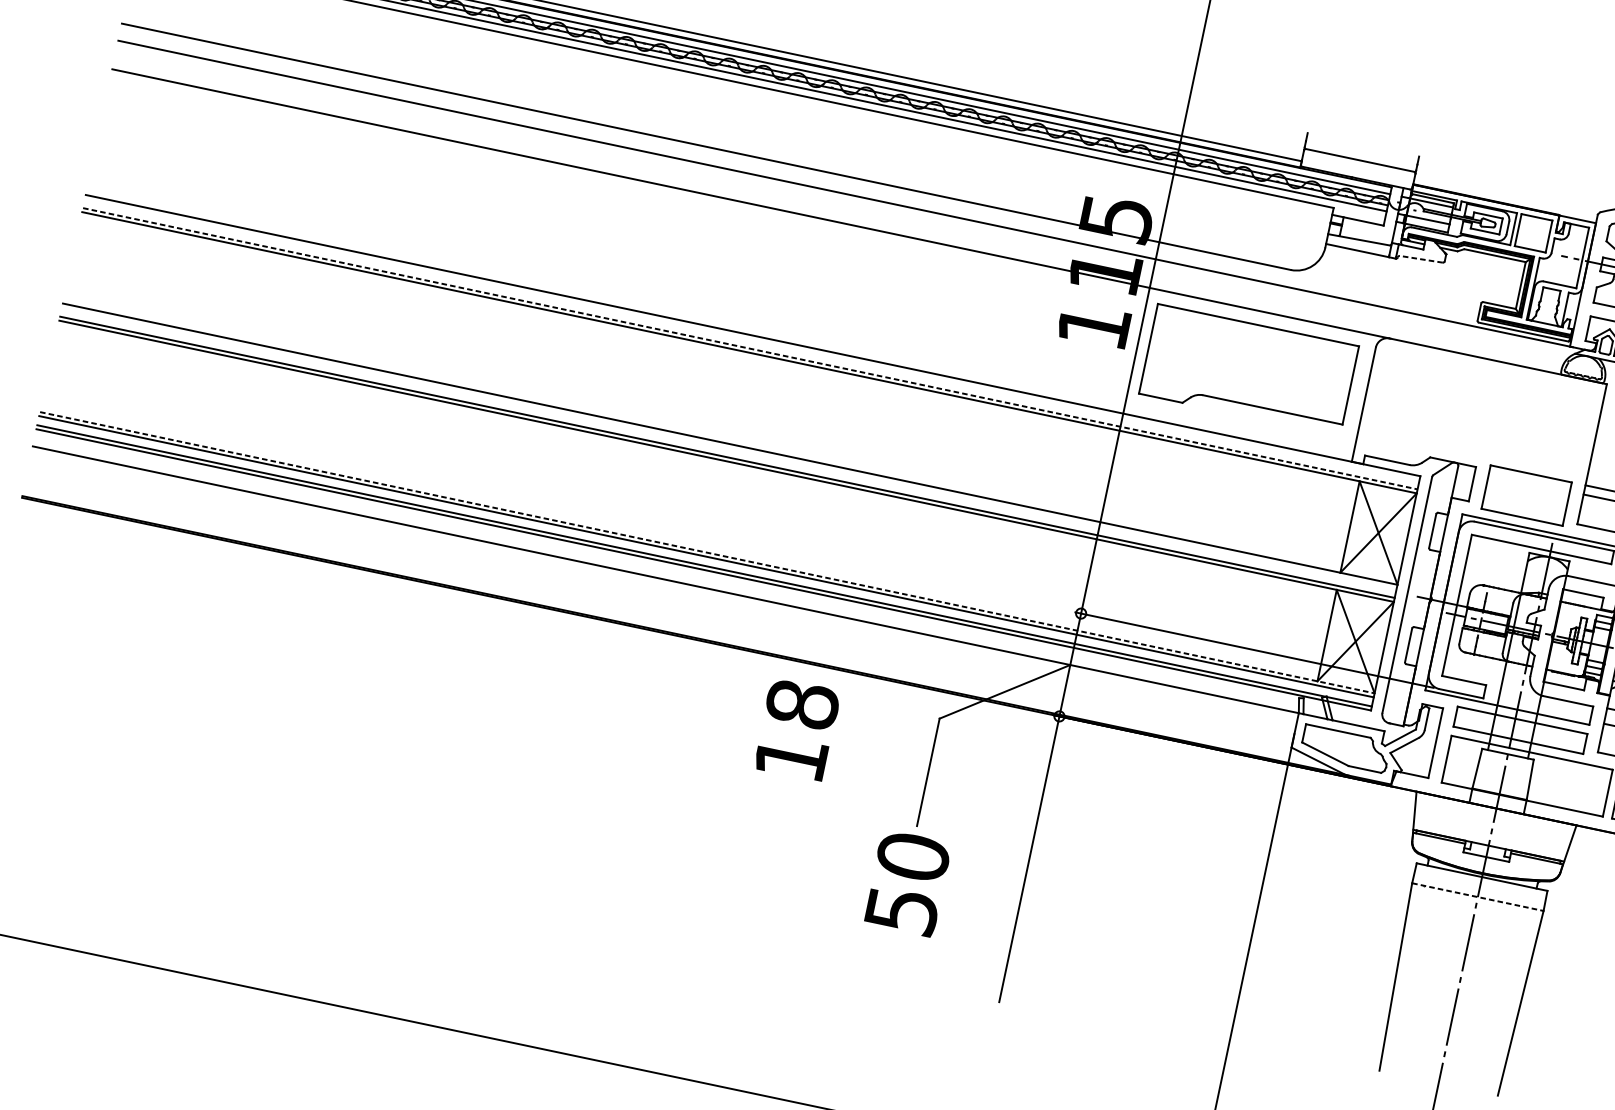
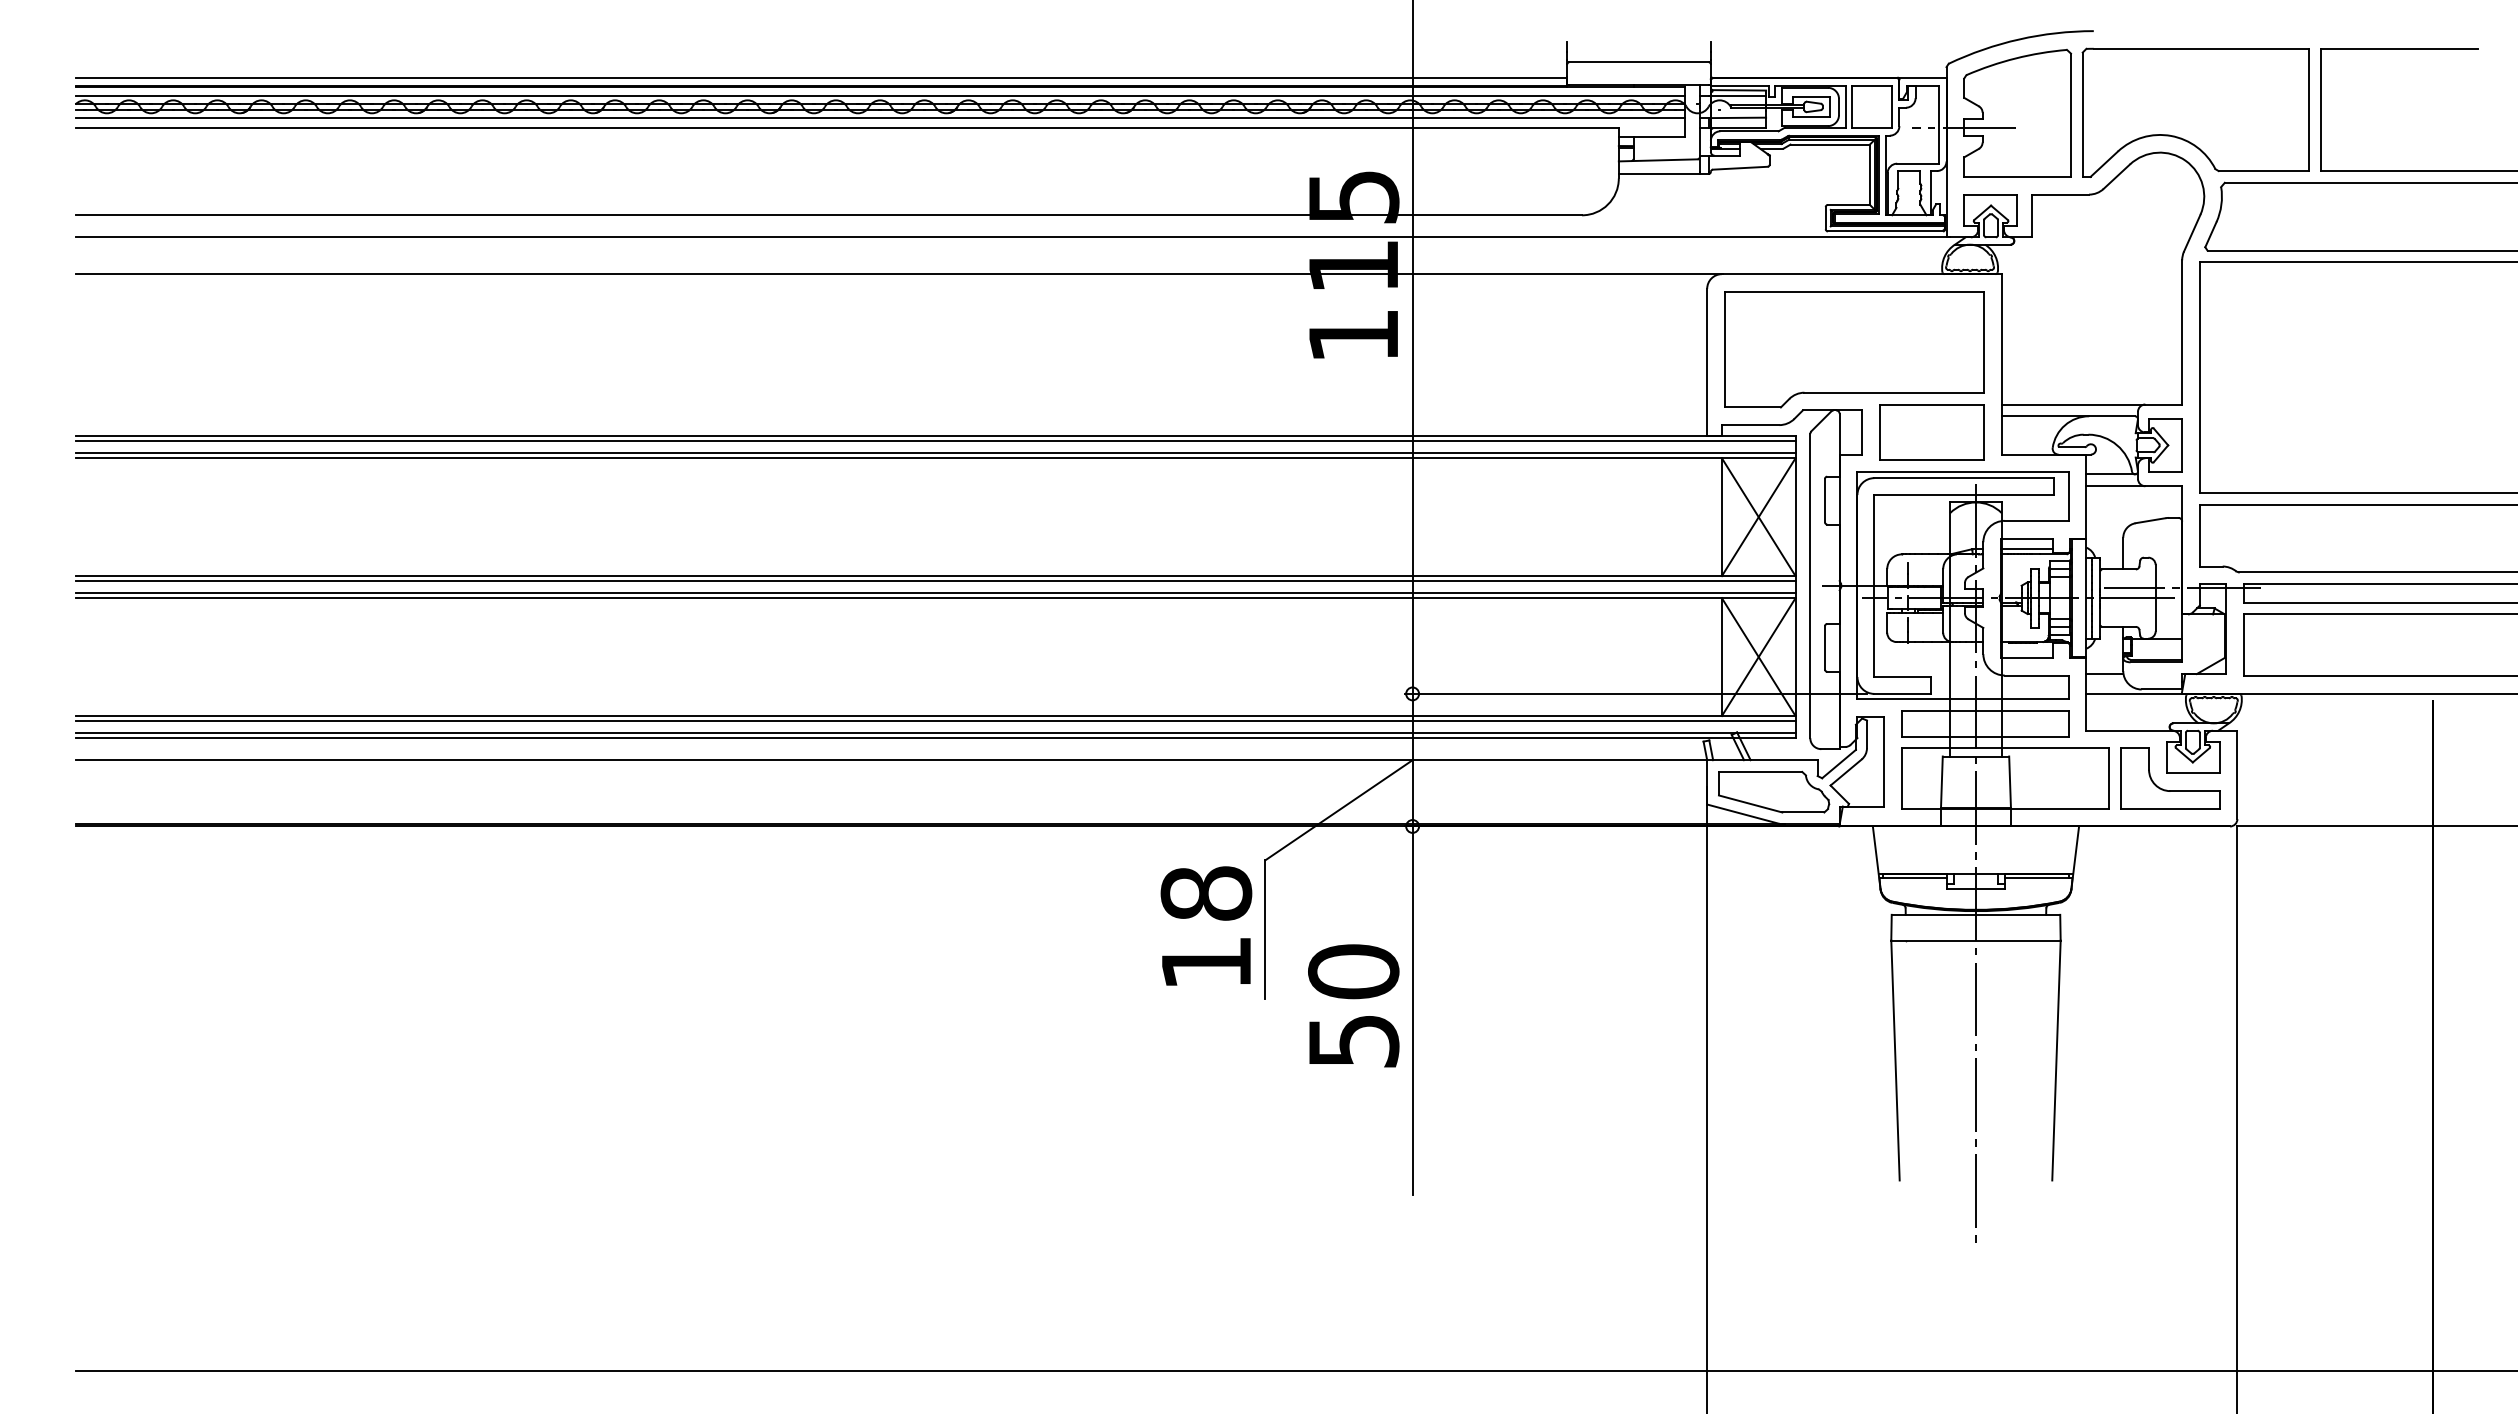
line: (1420, 259) -> (1739, 168), dashed -> solid
line: (752, 339) -> (935, 441), added
line: (751, 349) -> (936, 453), dashed -> solid
part: (1249, 369) -> (1854, 349), moved
line: (729, 448) -> (935, 581), added
line: (708, 553) -> (936, 716), dashed -> solid
line: (1581, 602) -> (2027, 549), added
text: (797, 729) -> (1206, 925), moved
text: (907, 882) -> (1353, 1005), moved
line: (1477, 896) -> (1975, 940), dashed -> solid

